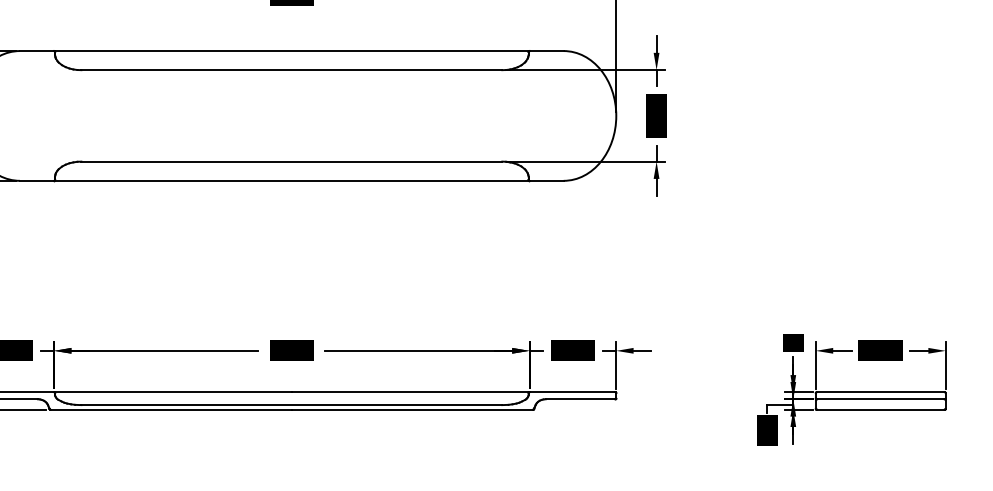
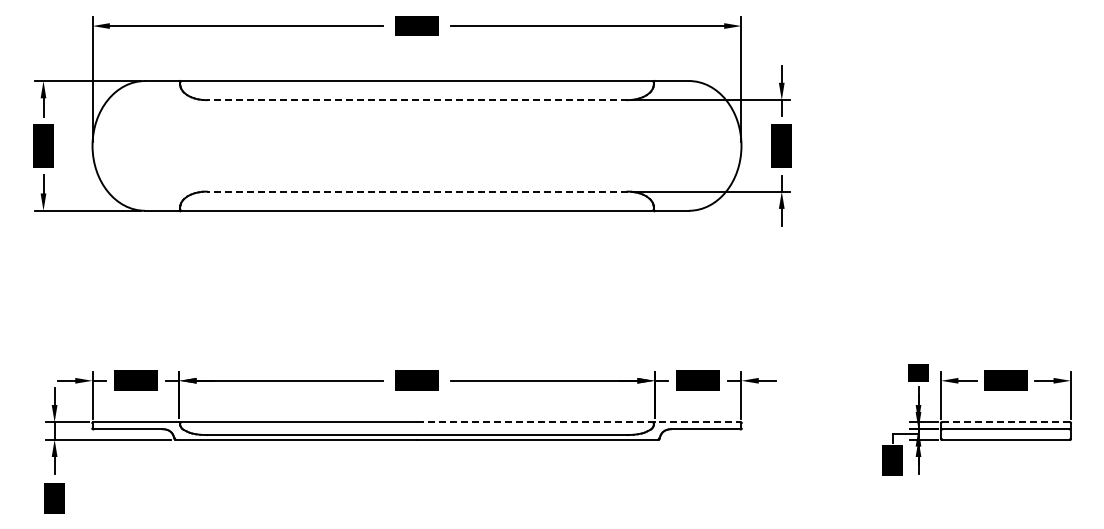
line: (291, 70) -> (416, 100), solid -> dashed
line: (291, 161) -> (416, 191), solid -> dashed
line: (453, 392) -> (578, 422), solid -> dashed
line: (881, 392) -> (1006, 422), solid -> dashed

